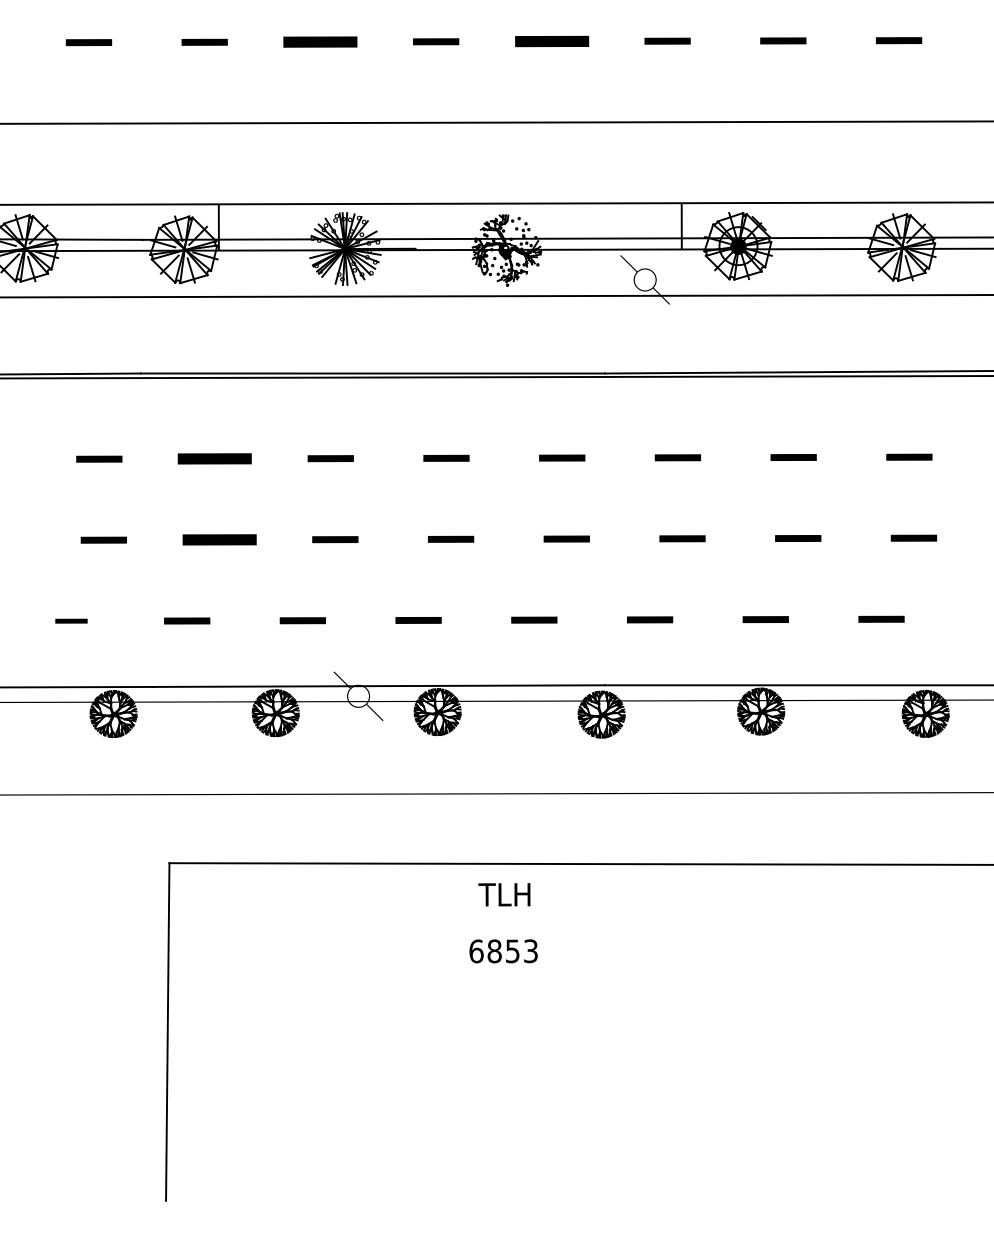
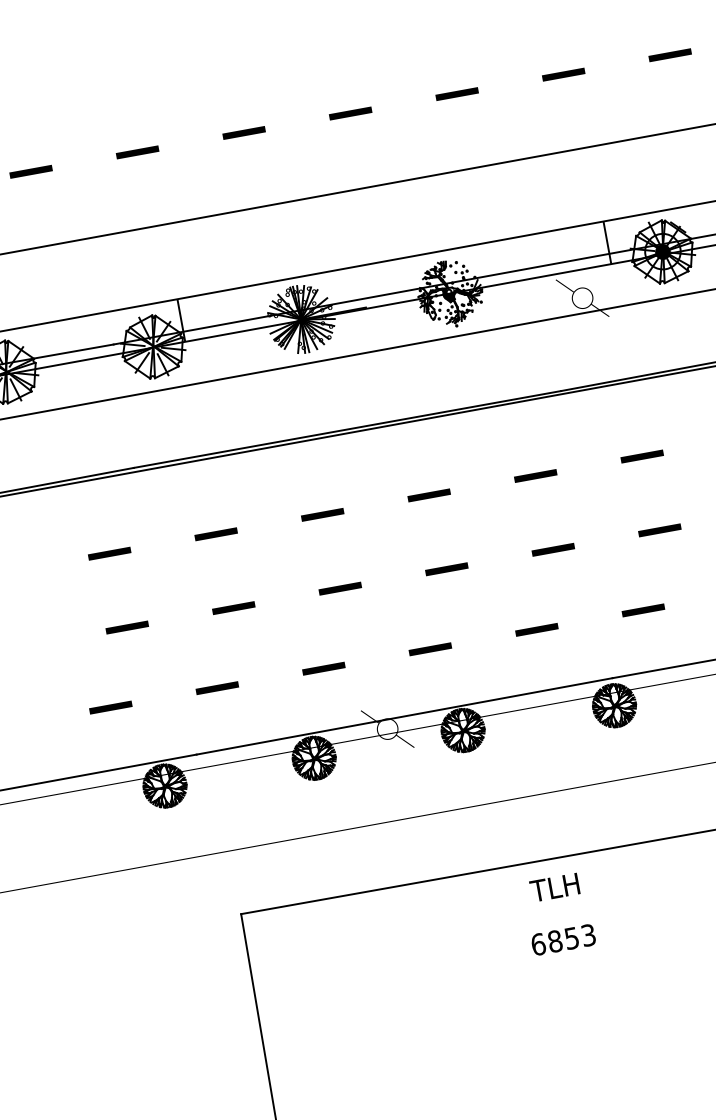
part: (320, 41) -> (244, 132), size x0.62
part: (551, 41) -> (456, 94), size x0.62
part: (215, 458) -> (216, 533), size x0.62
part: (219, 539) -> (233, 607), size x0.62
part: (71, 620) -> (110, 706), size x1.43

